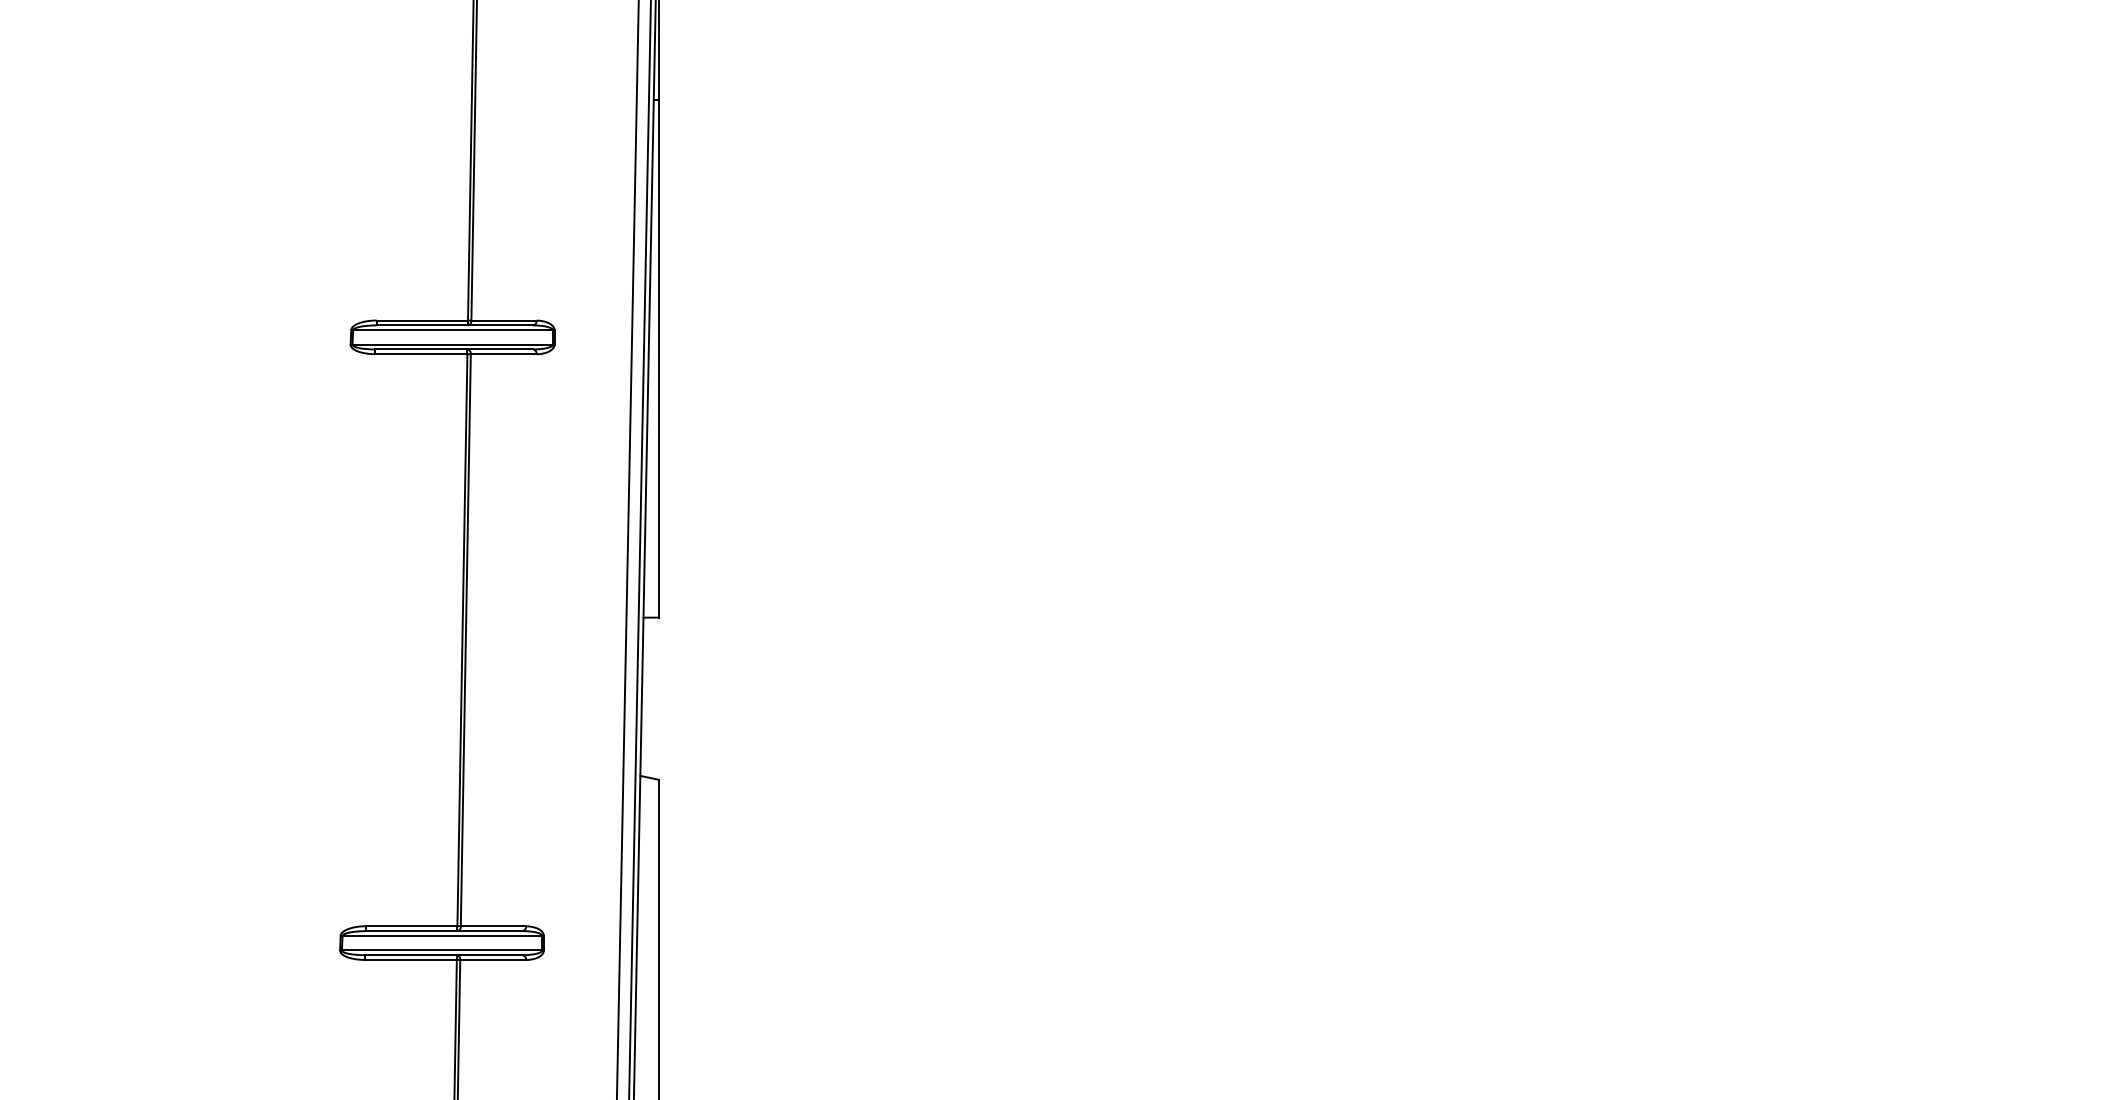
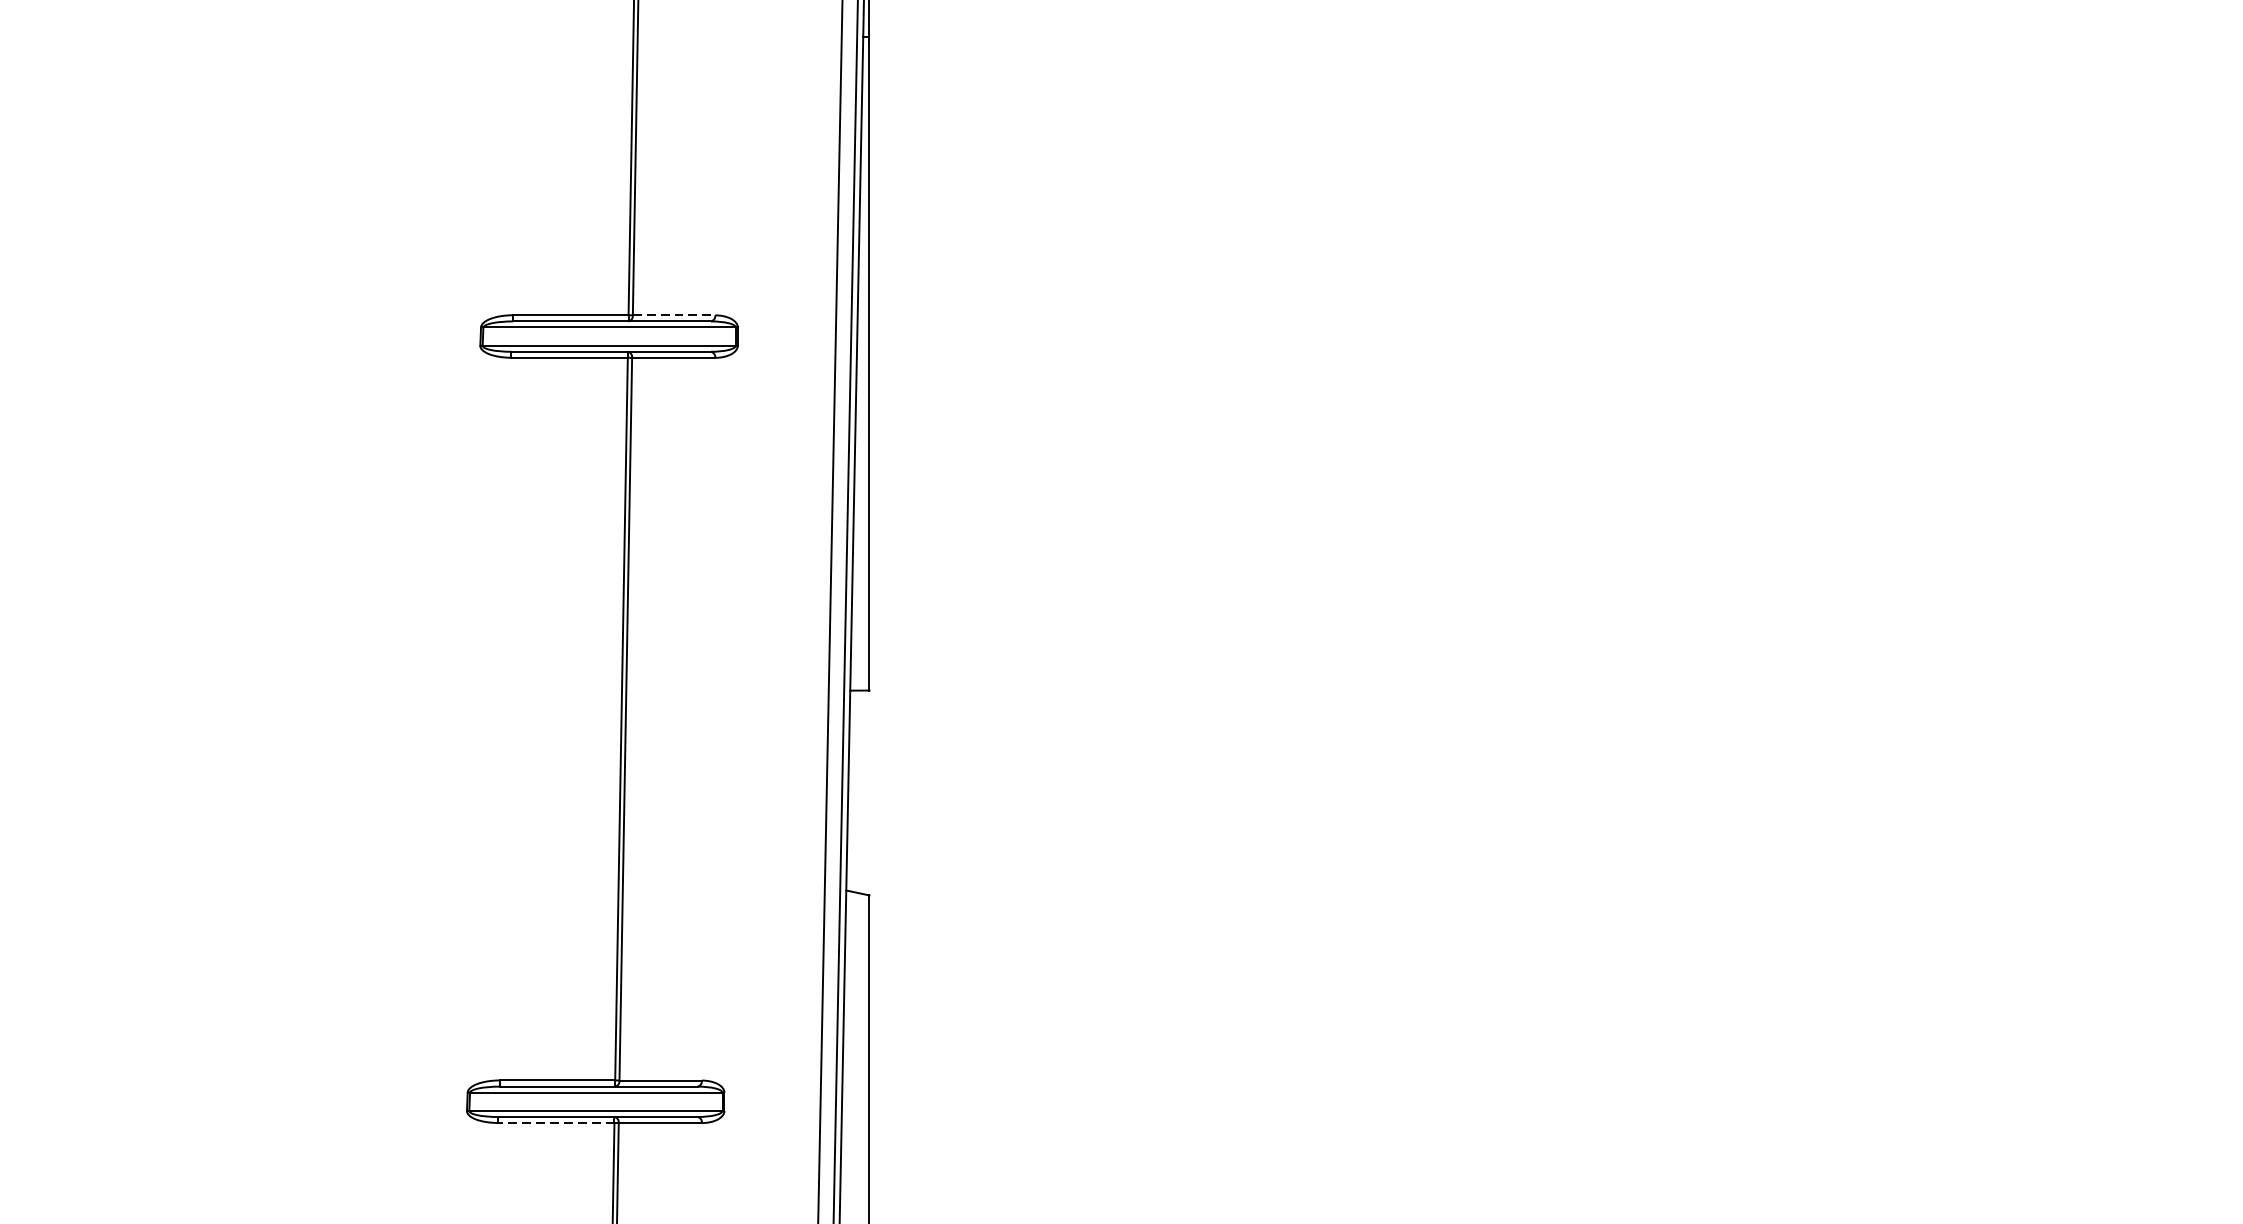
line: (504, 320) -> (674, 315), solid -> dashed
line: (410, 959) -> (555, 1122), solid -> dashed

